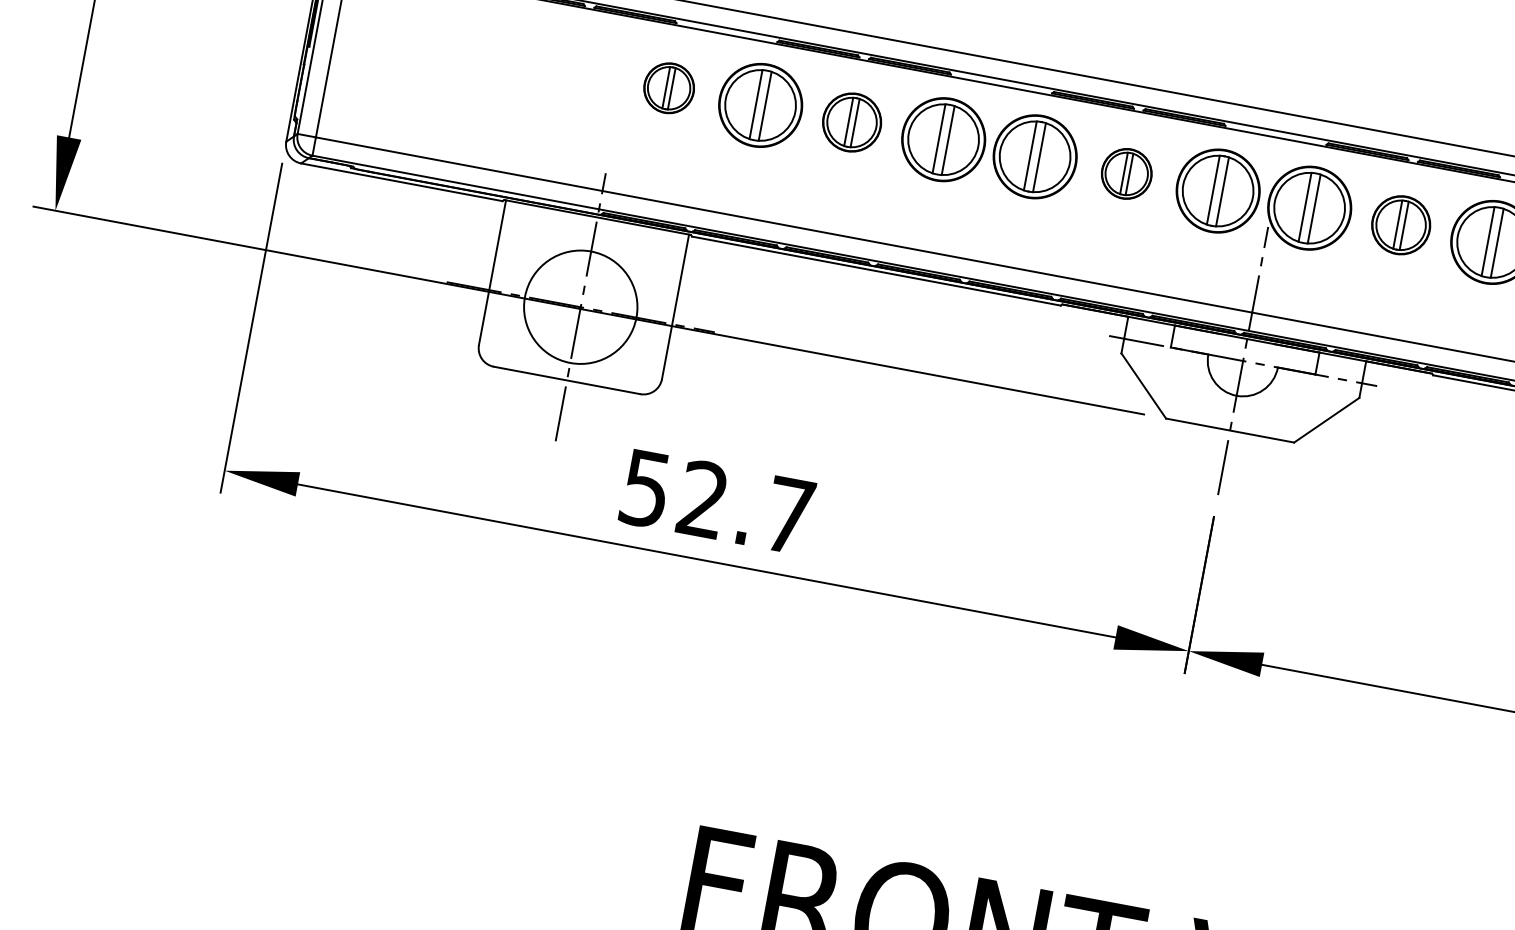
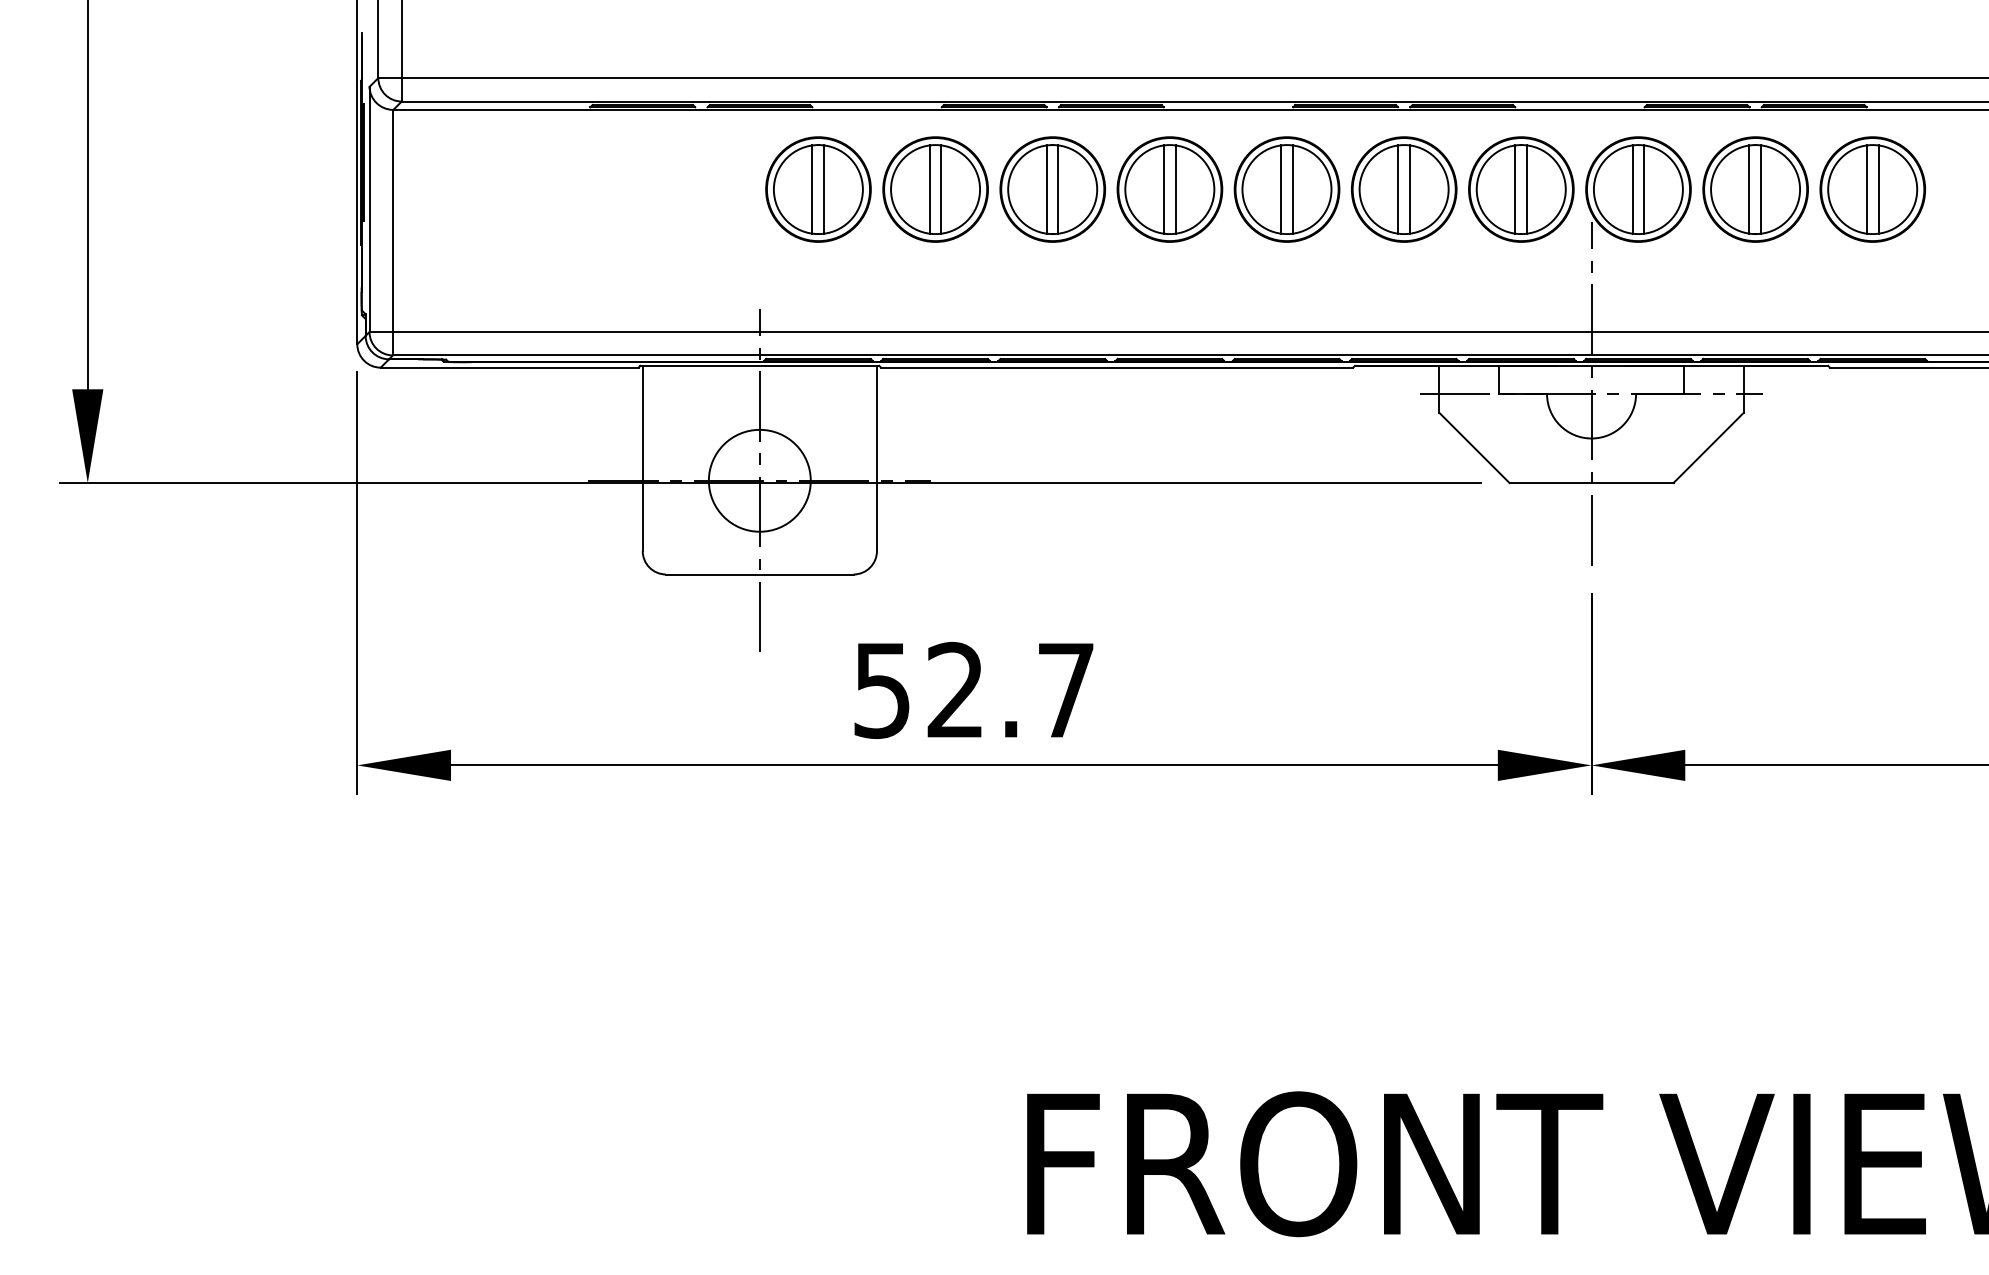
part: (669, 88) -> (818, 189), size x1.67
part: (851, 122) -> (1052, 189), size x1.43
part: (1126, 173) -> (1404, 189), size x1.67
part: (1401, 225) -> (1755, 189), size x1.43
circle: (580, 306) -> (759, 480), size x0.71

